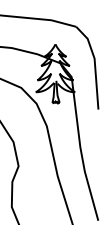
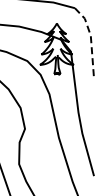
line: (95, 64) -> (91, 40), solid -> dashed

